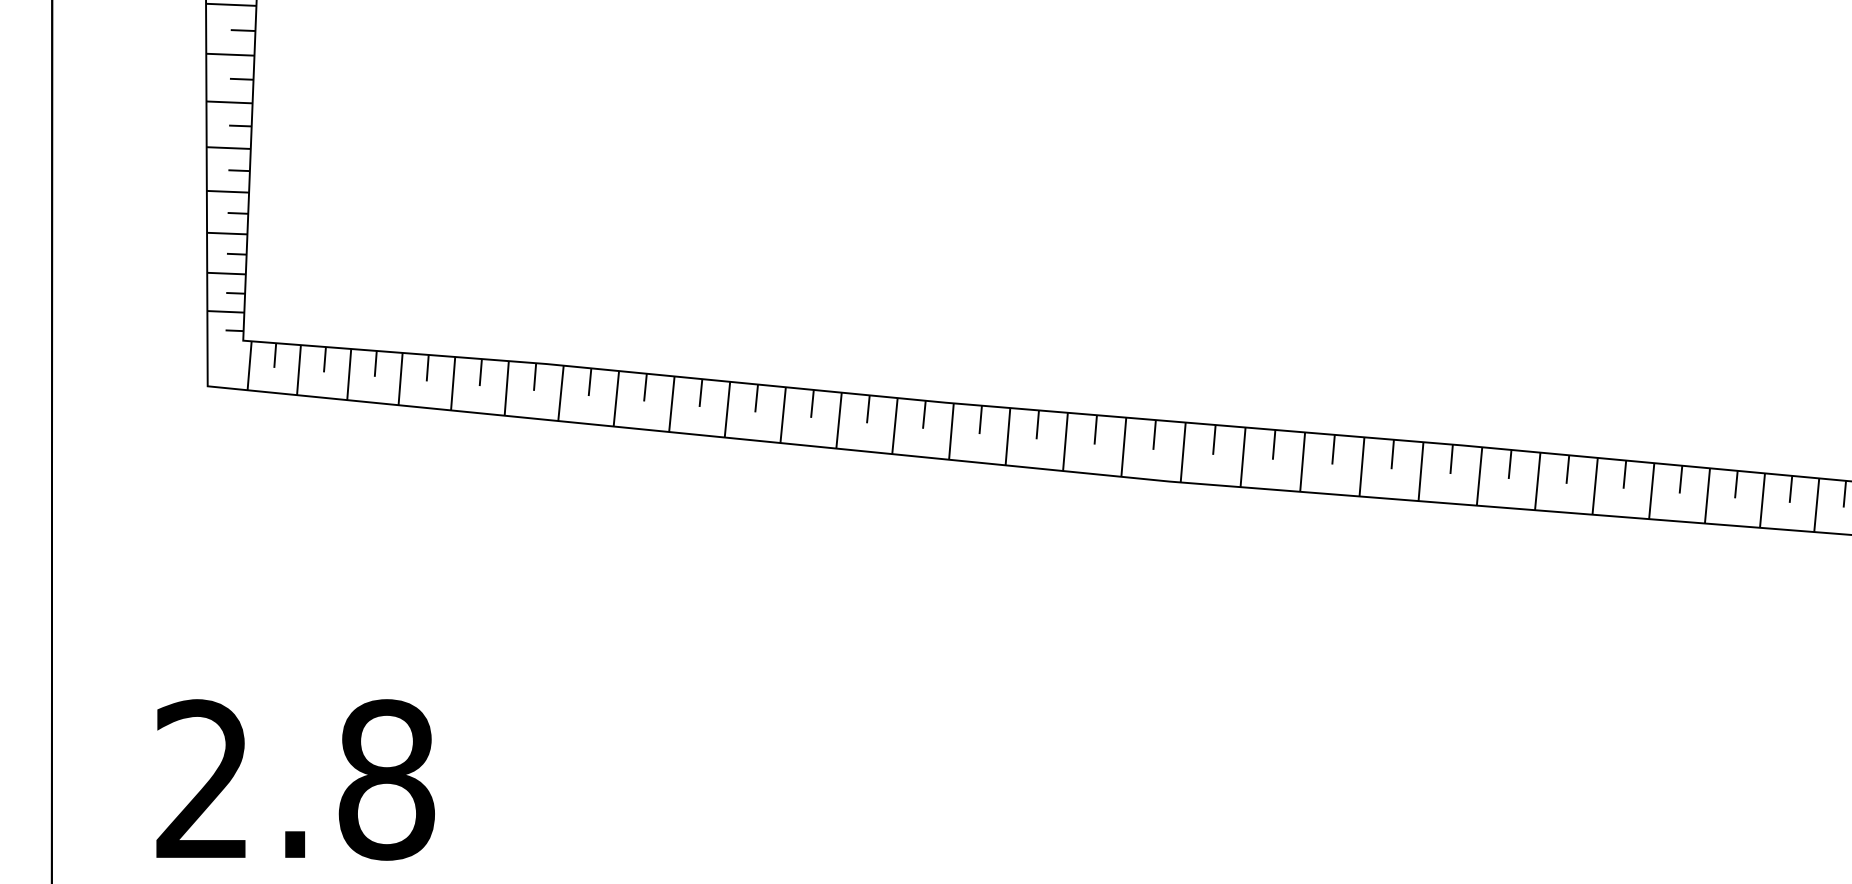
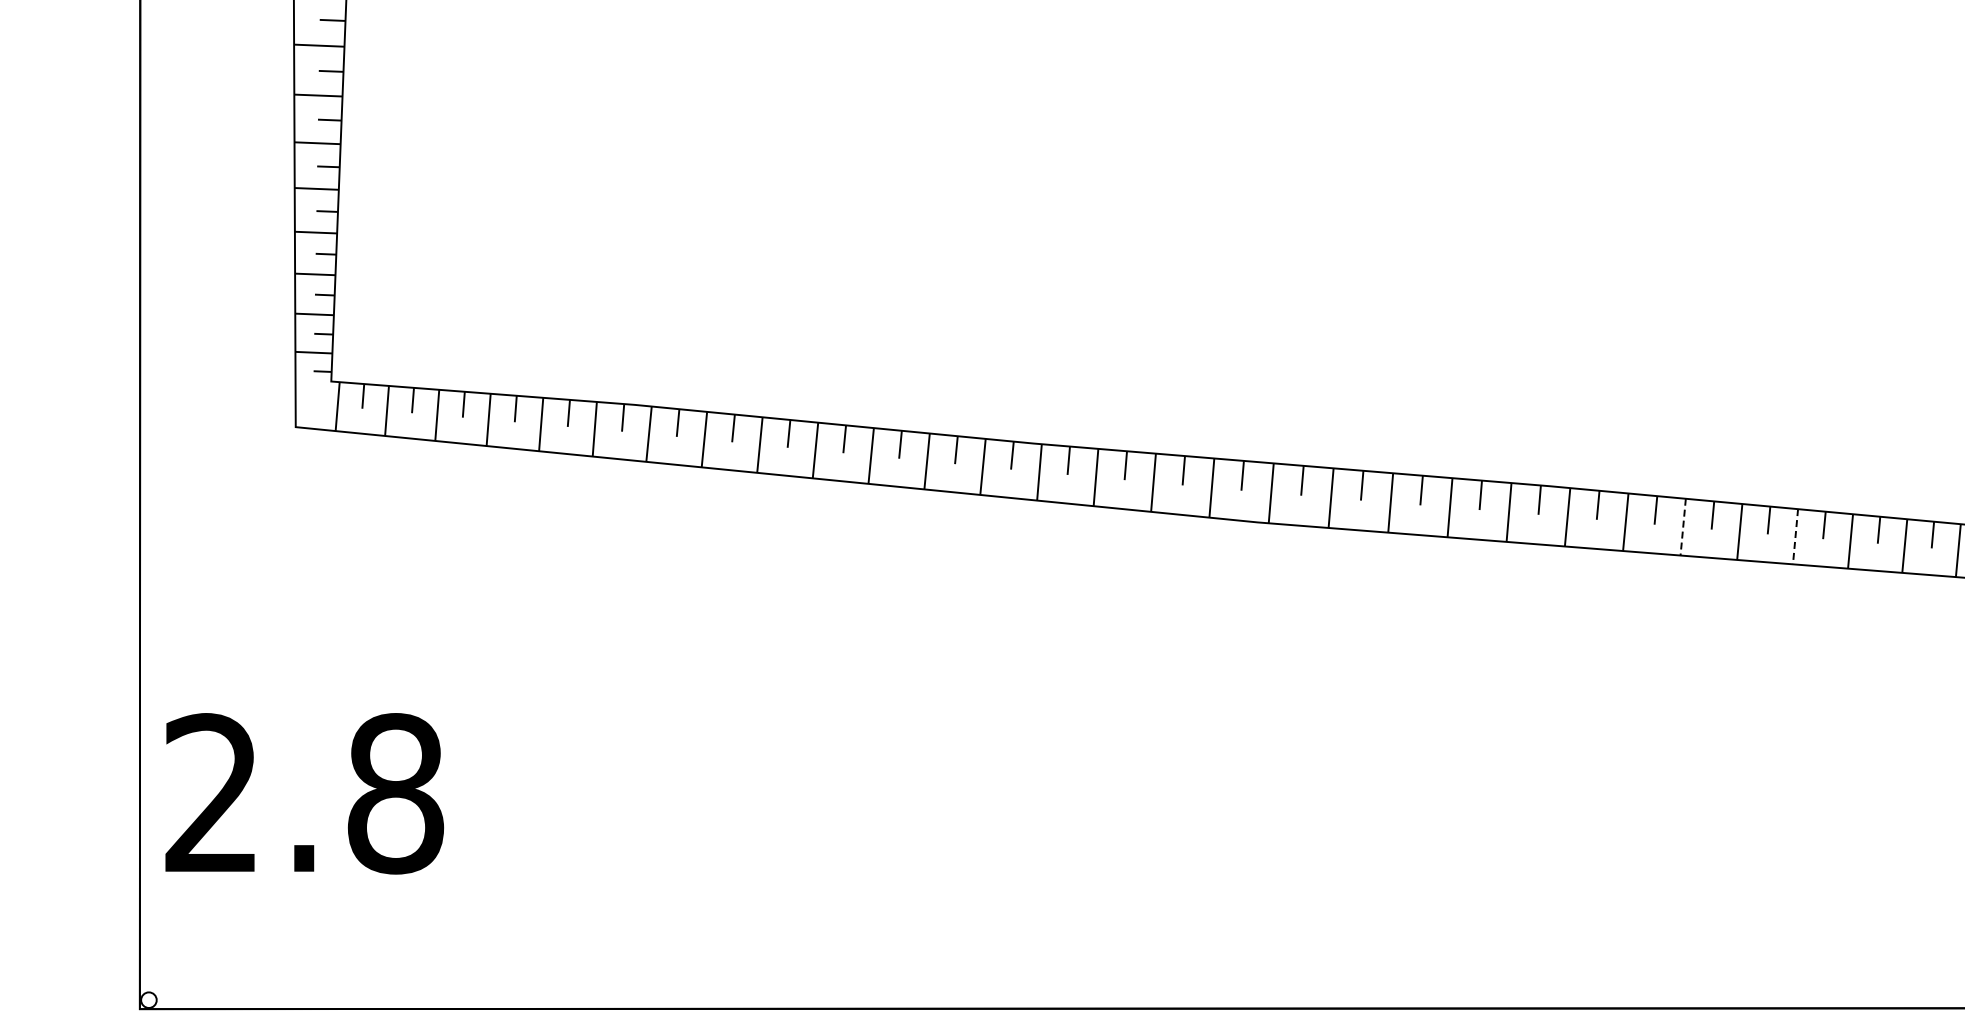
line: (1595, 486) -> (1683, 527), solid -> dashed
line: (1707, 495) -> (1795, 536), solid -> dashed
text: (295, 779) -> (304, 793), moved

